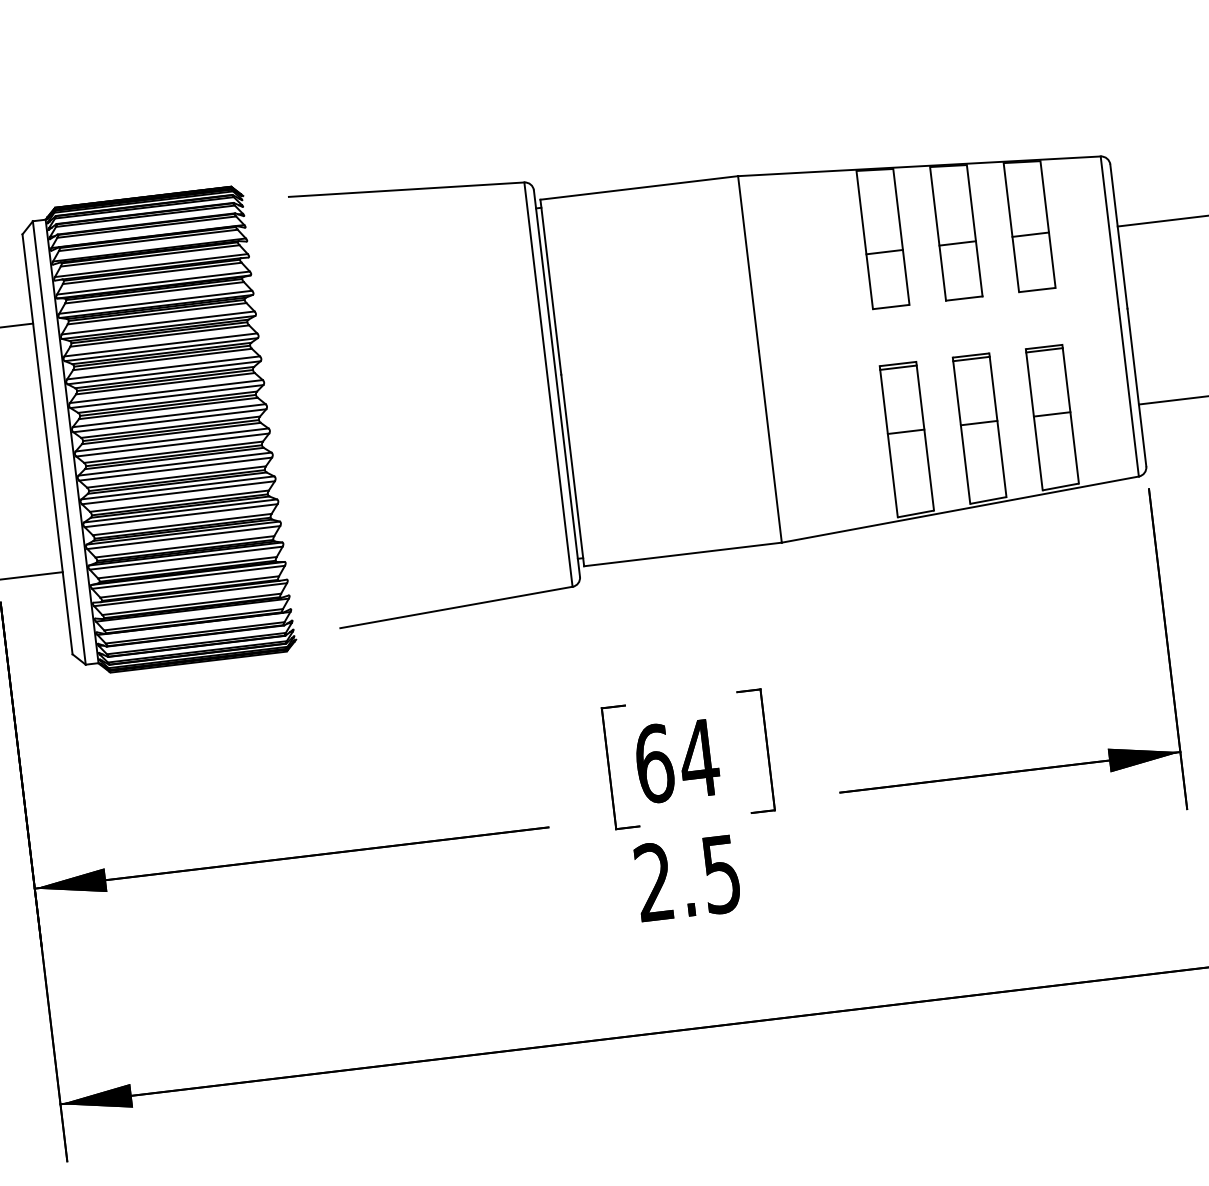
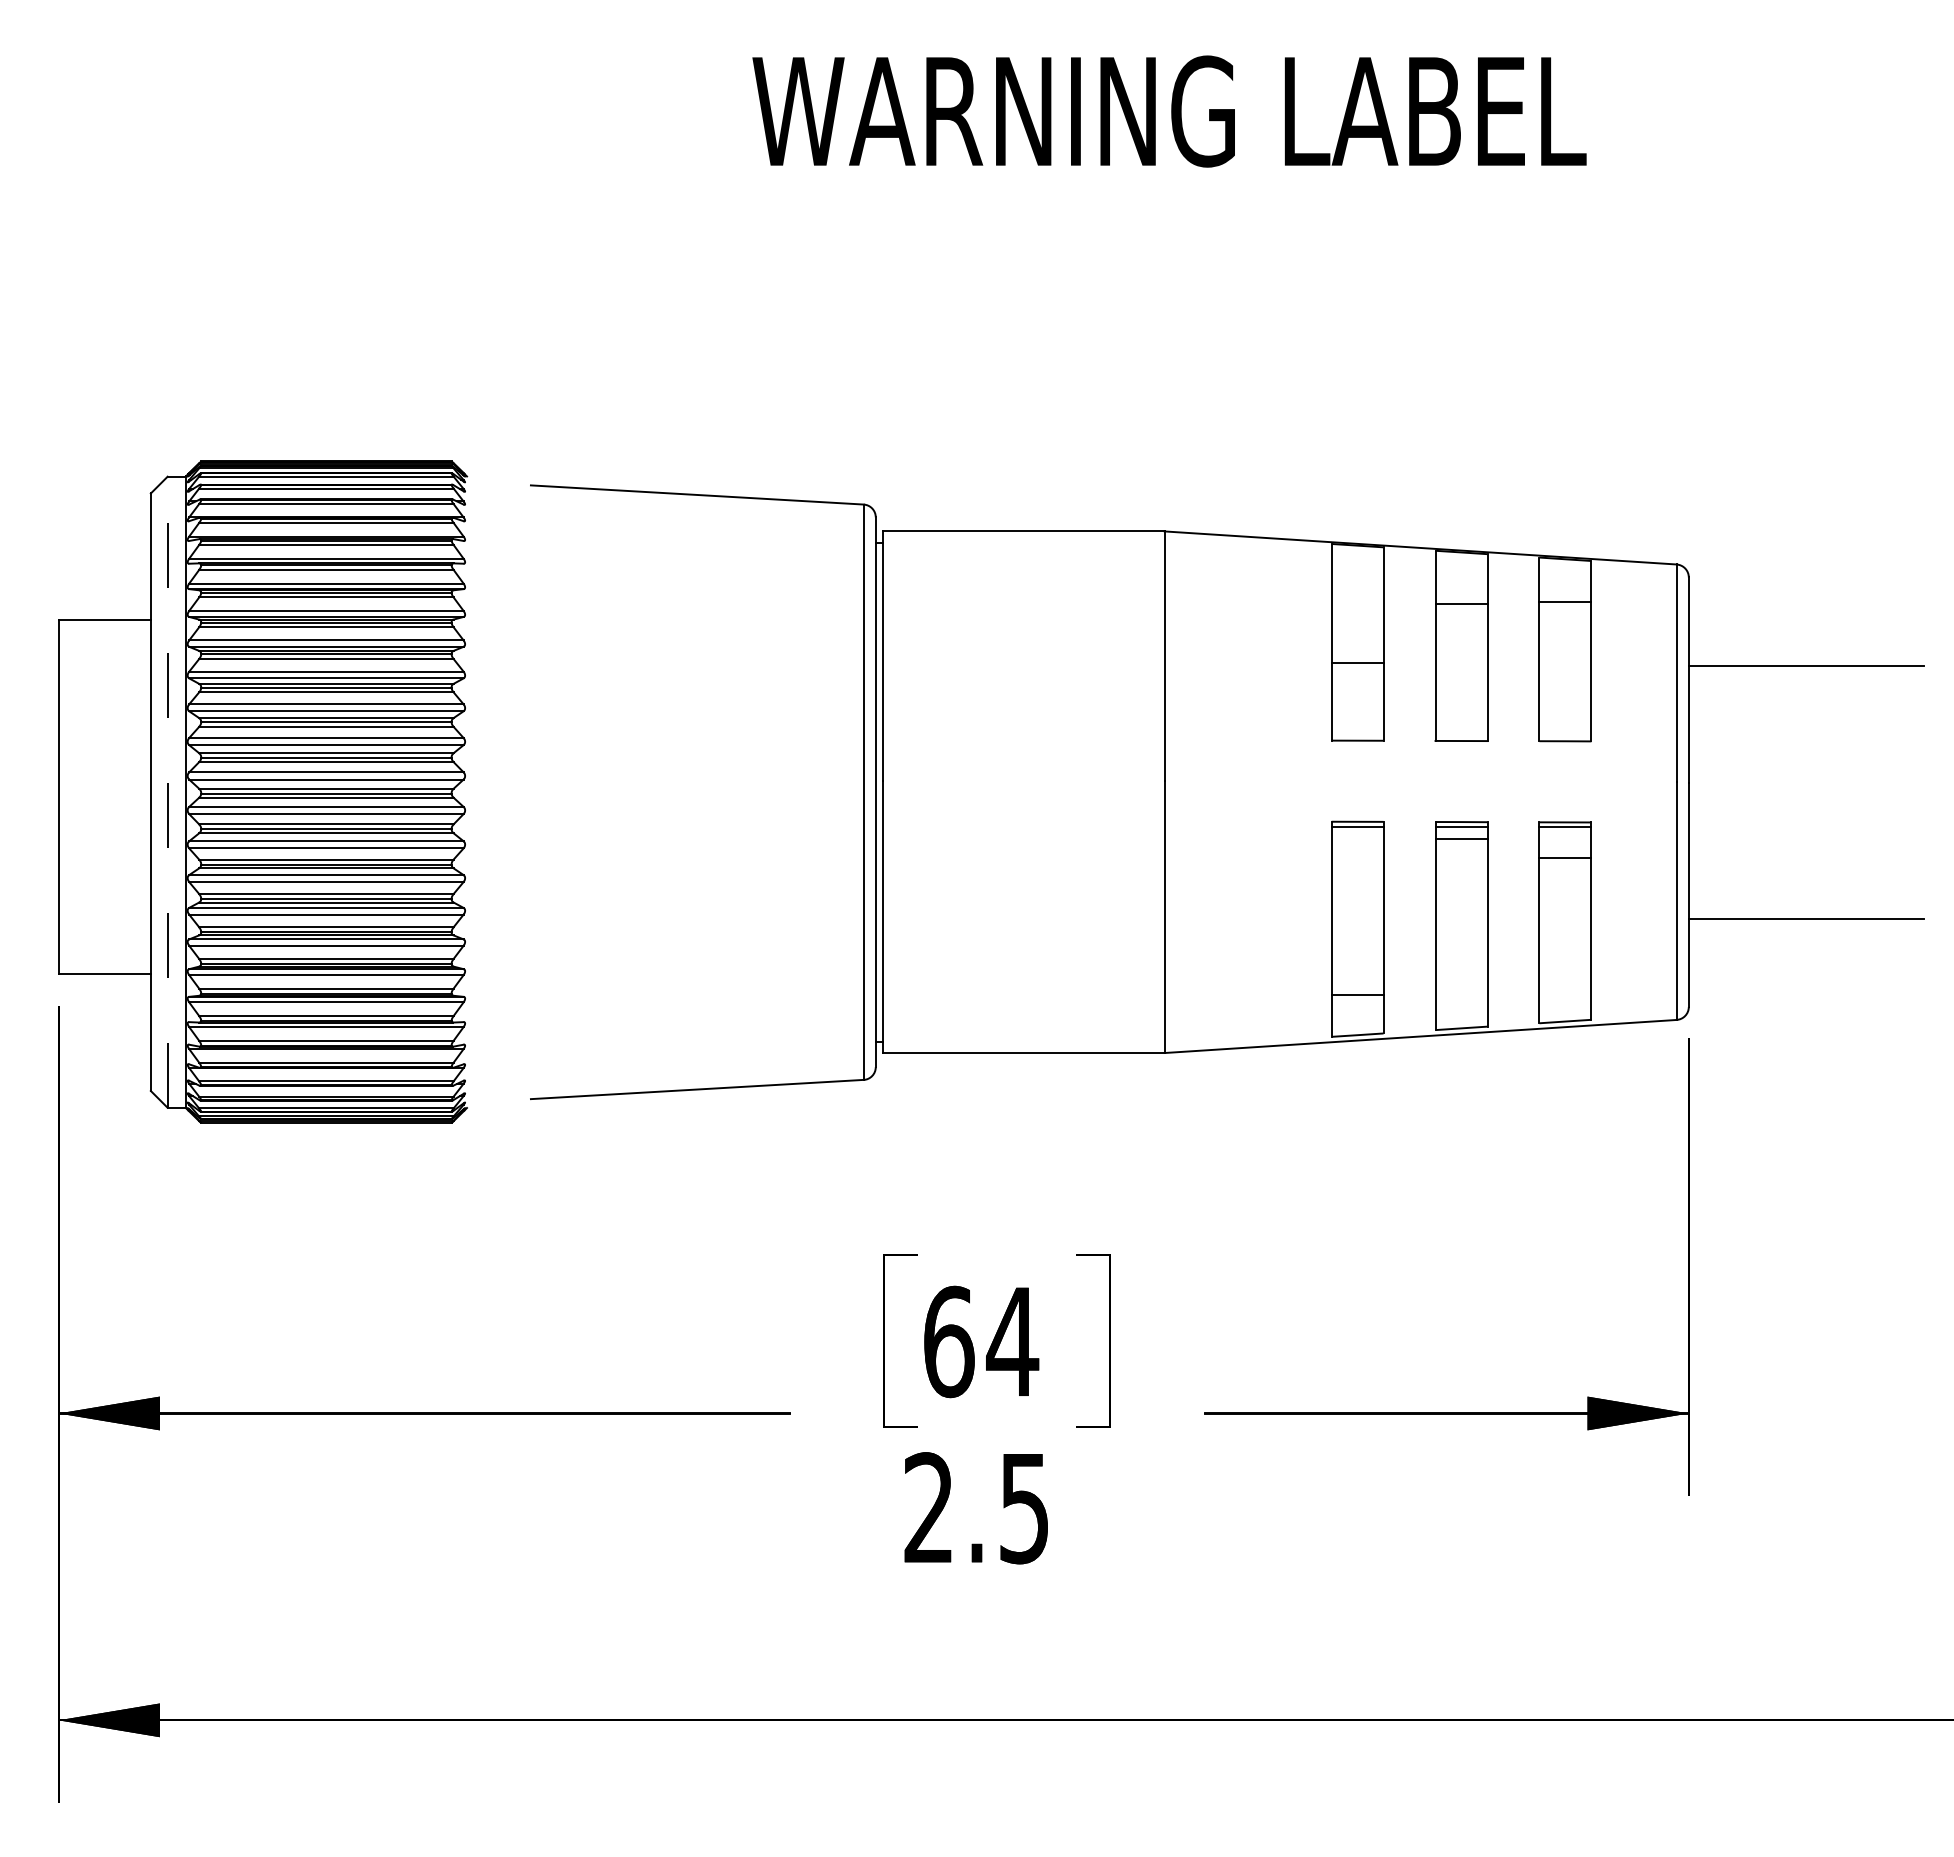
line: (1030, 234) -> (1565, 601), moved
line: (957, 243) -> (1461, 603), moved
line: (1052, 414) -> (1565, 858), moved
line: (979, 423) -> (1461, 839), moved
line: (906, 431) -> (1357, 995), moved
line: (59, 443) -> (167, 792), solid -> dashed

